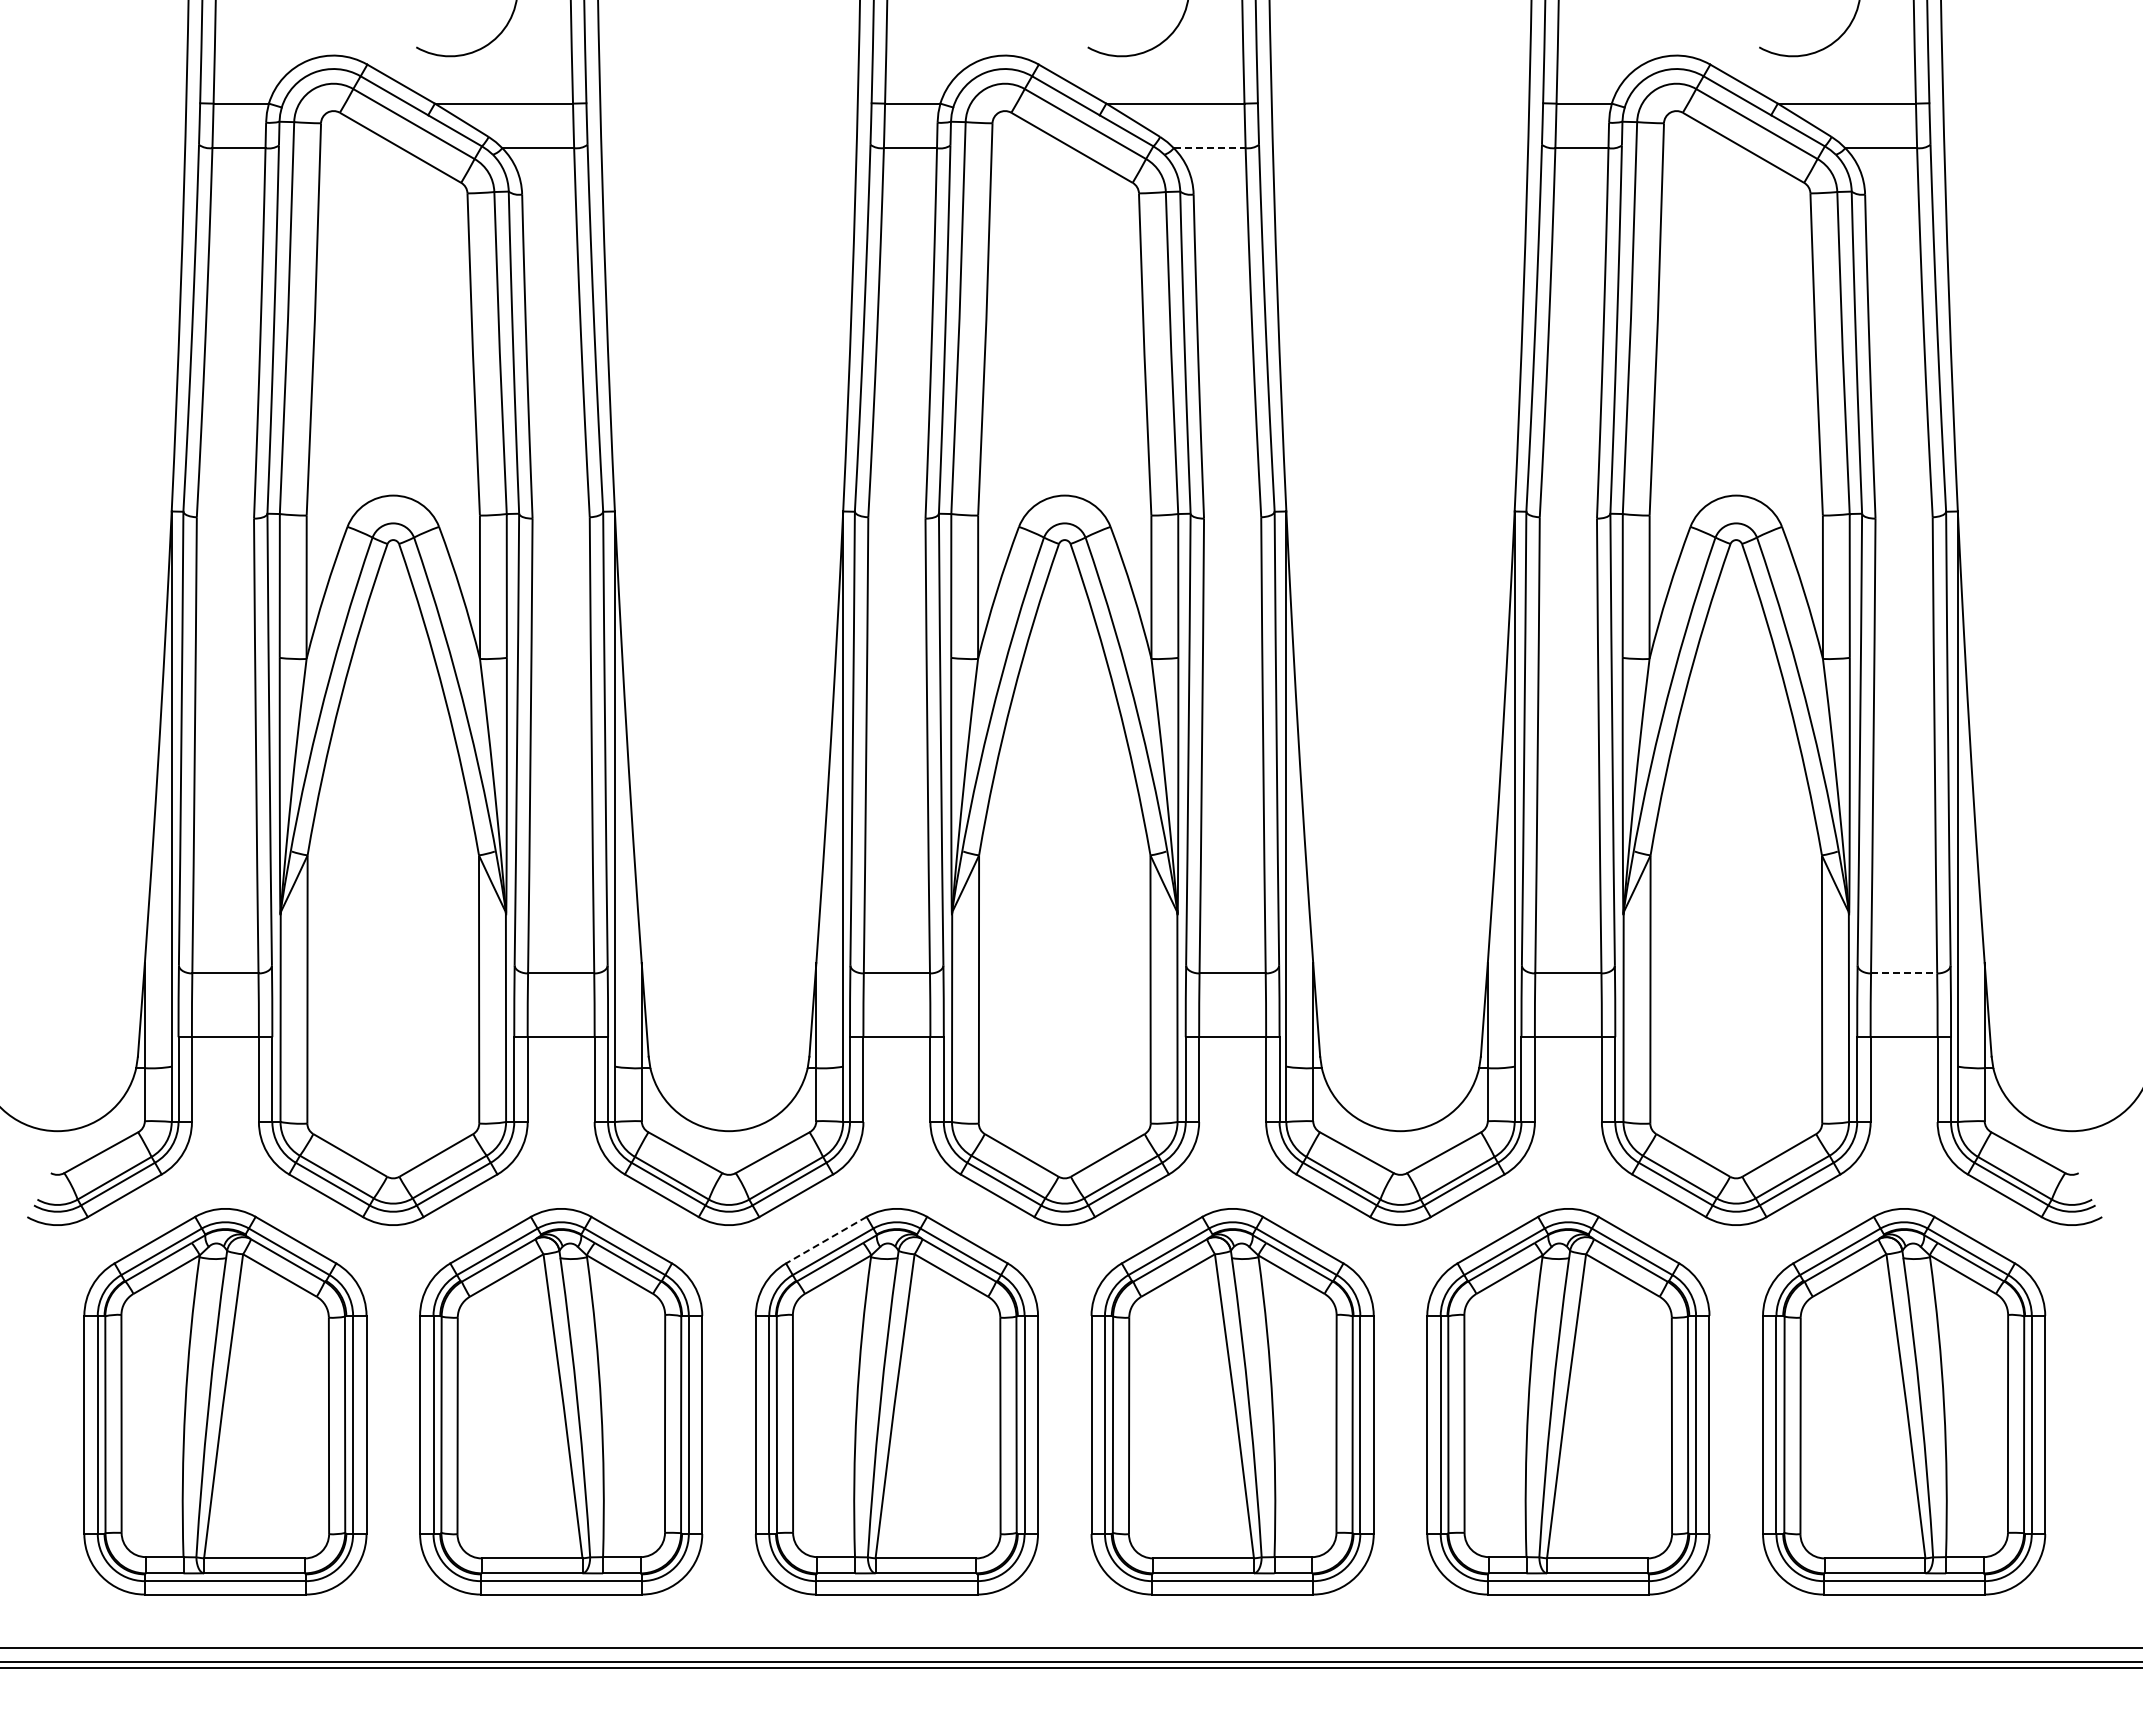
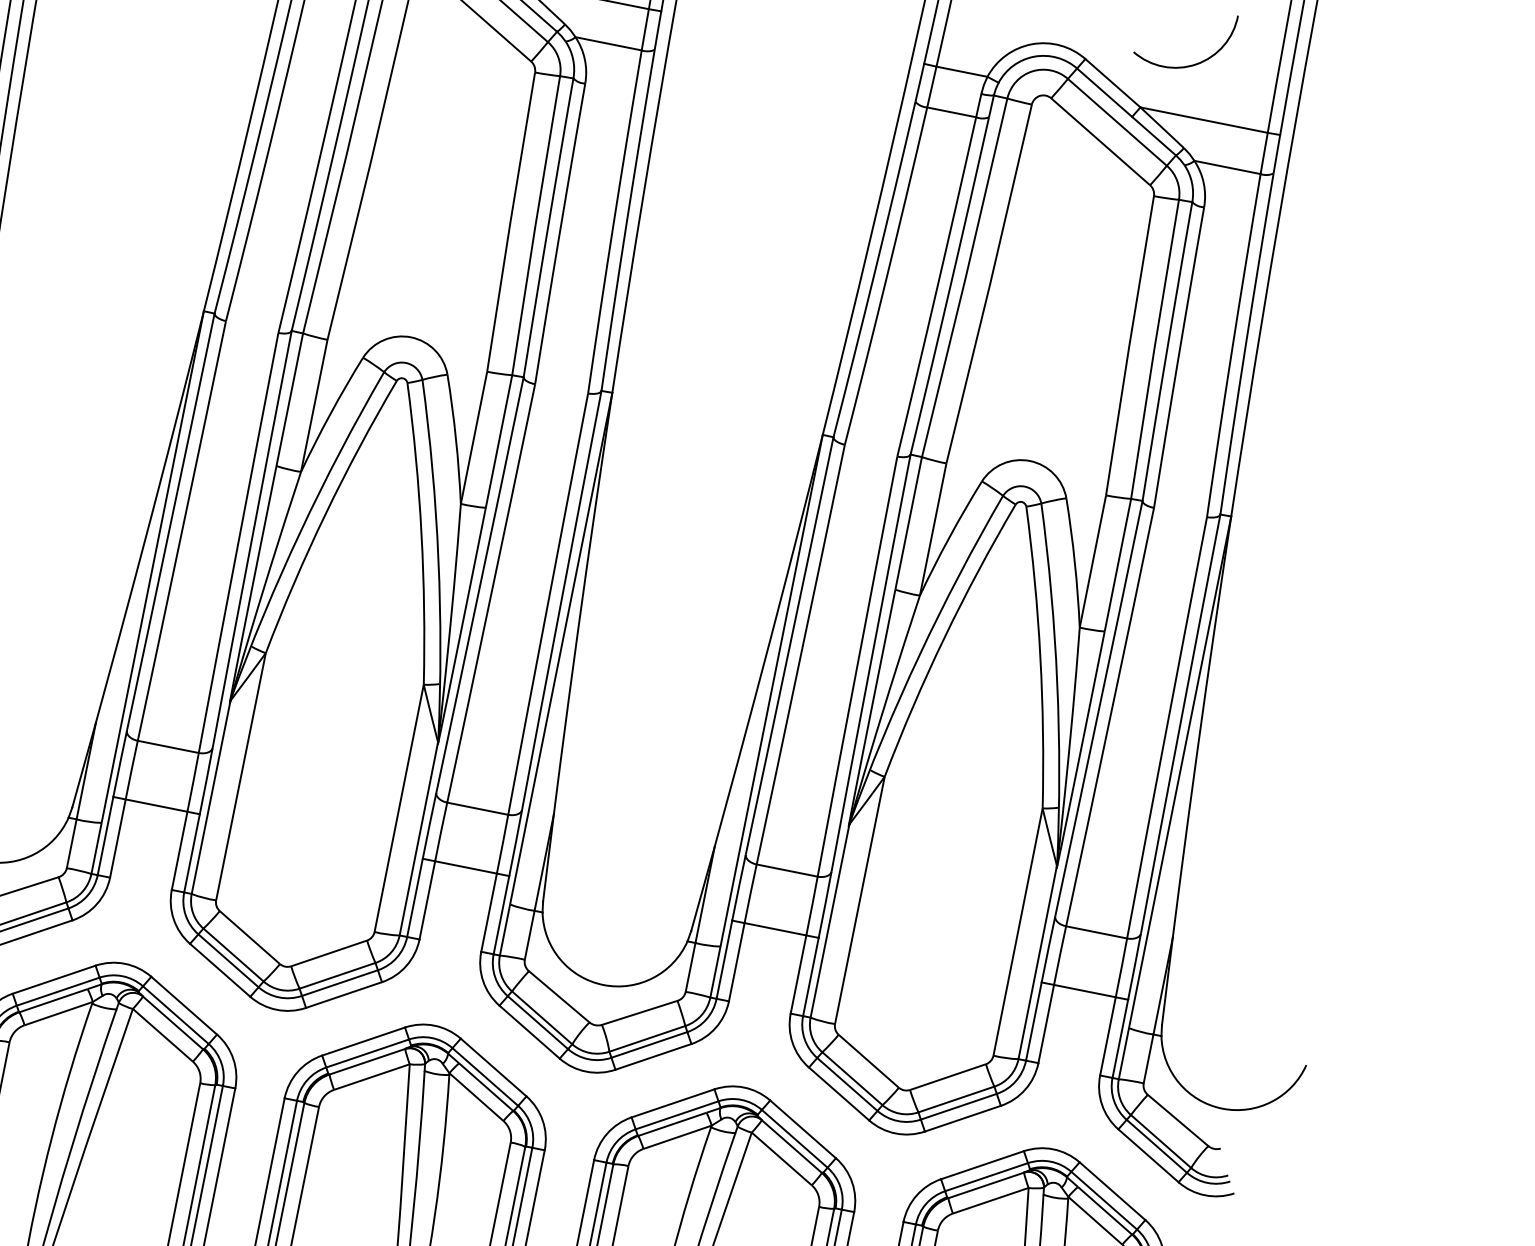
line: (1209, 148) -> (608, 44), dashed -> solid
line: (1904, 973) -> (1096, 932), dashed -> solid
line: (826, 1240) -> (54, 980), dashed -> solid

